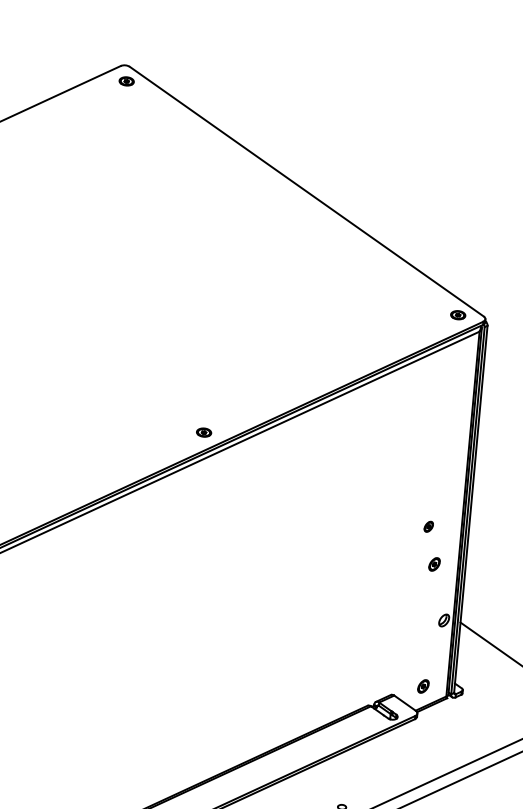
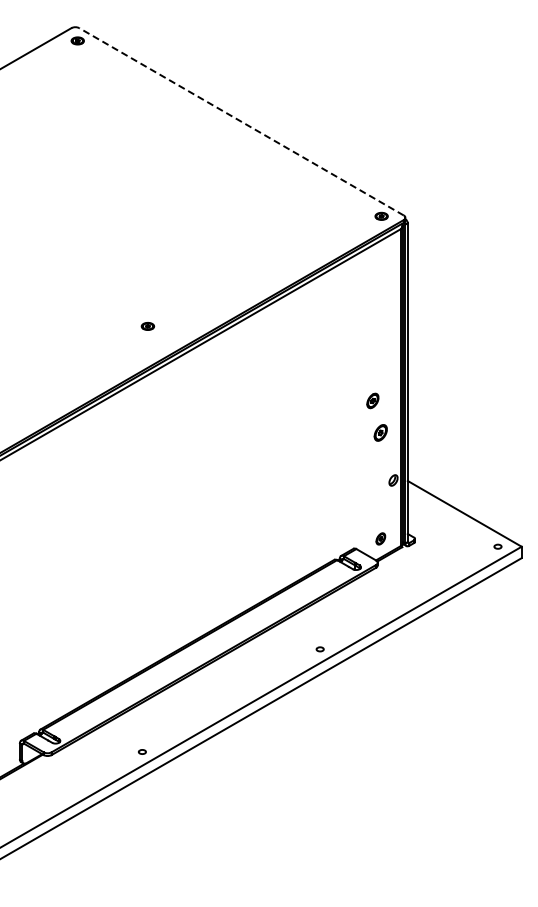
line: (306, 191) -> (241, 121), solid -> dashed
part: (203, 432) -> (147, 326), moved
part: (428, 526) -> (372, 400), size x1.6
part: (434, 563) -> (380, 432), size x1.4

